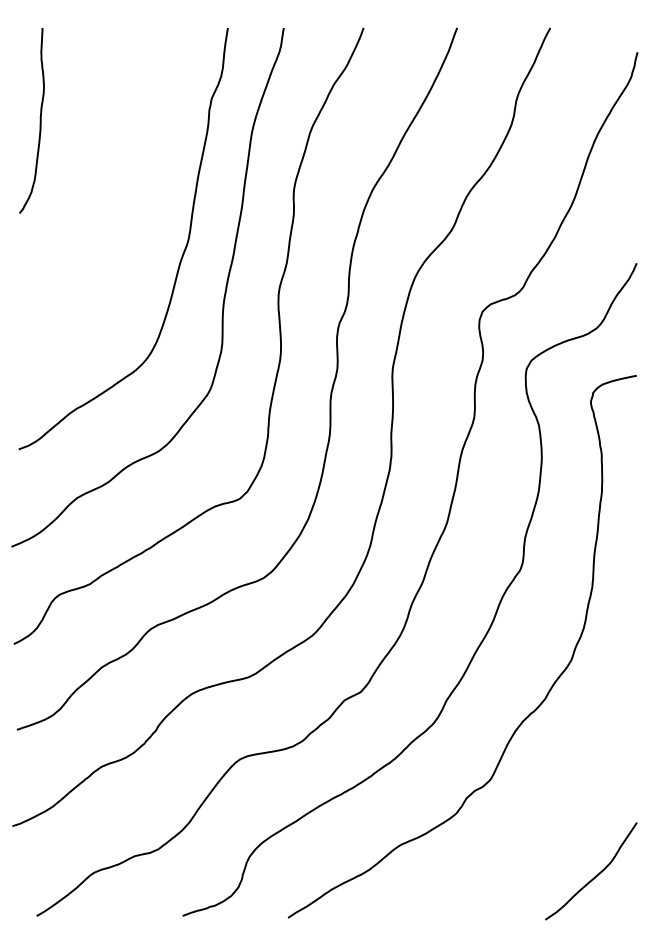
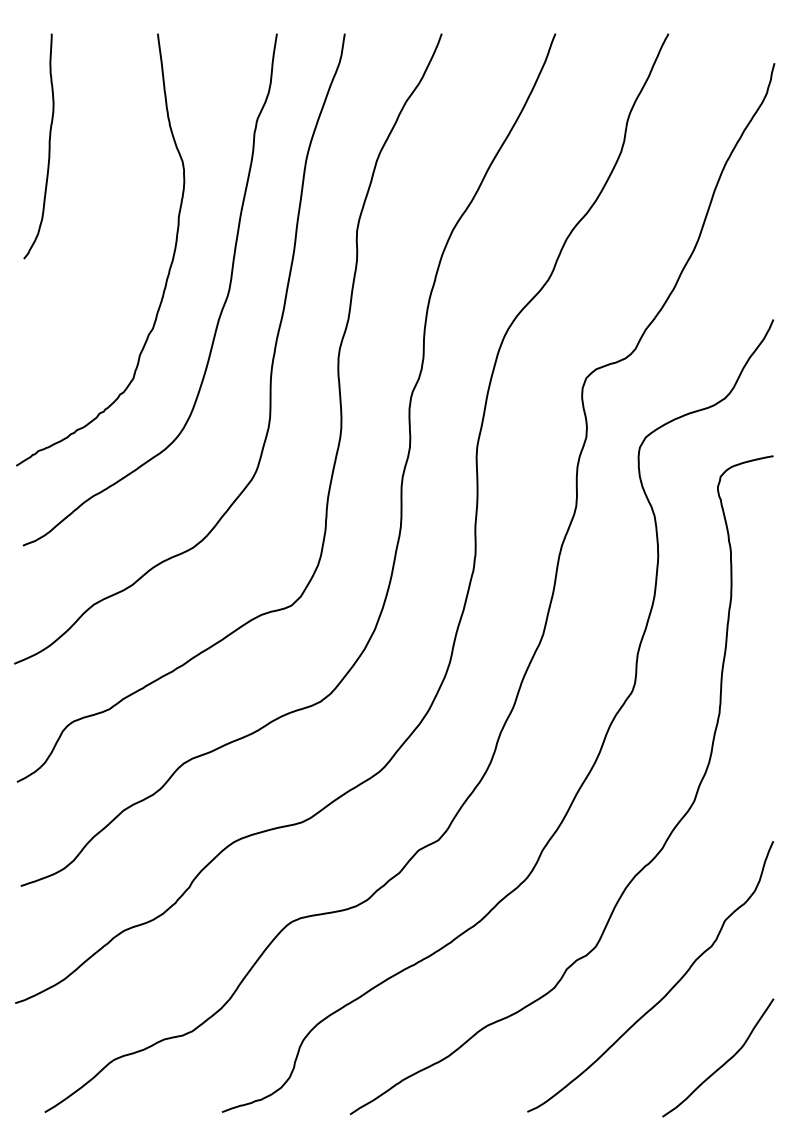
curve: (138, 222) -> (168, 269), added
curve: (548, 817) -> (666, 992), added

